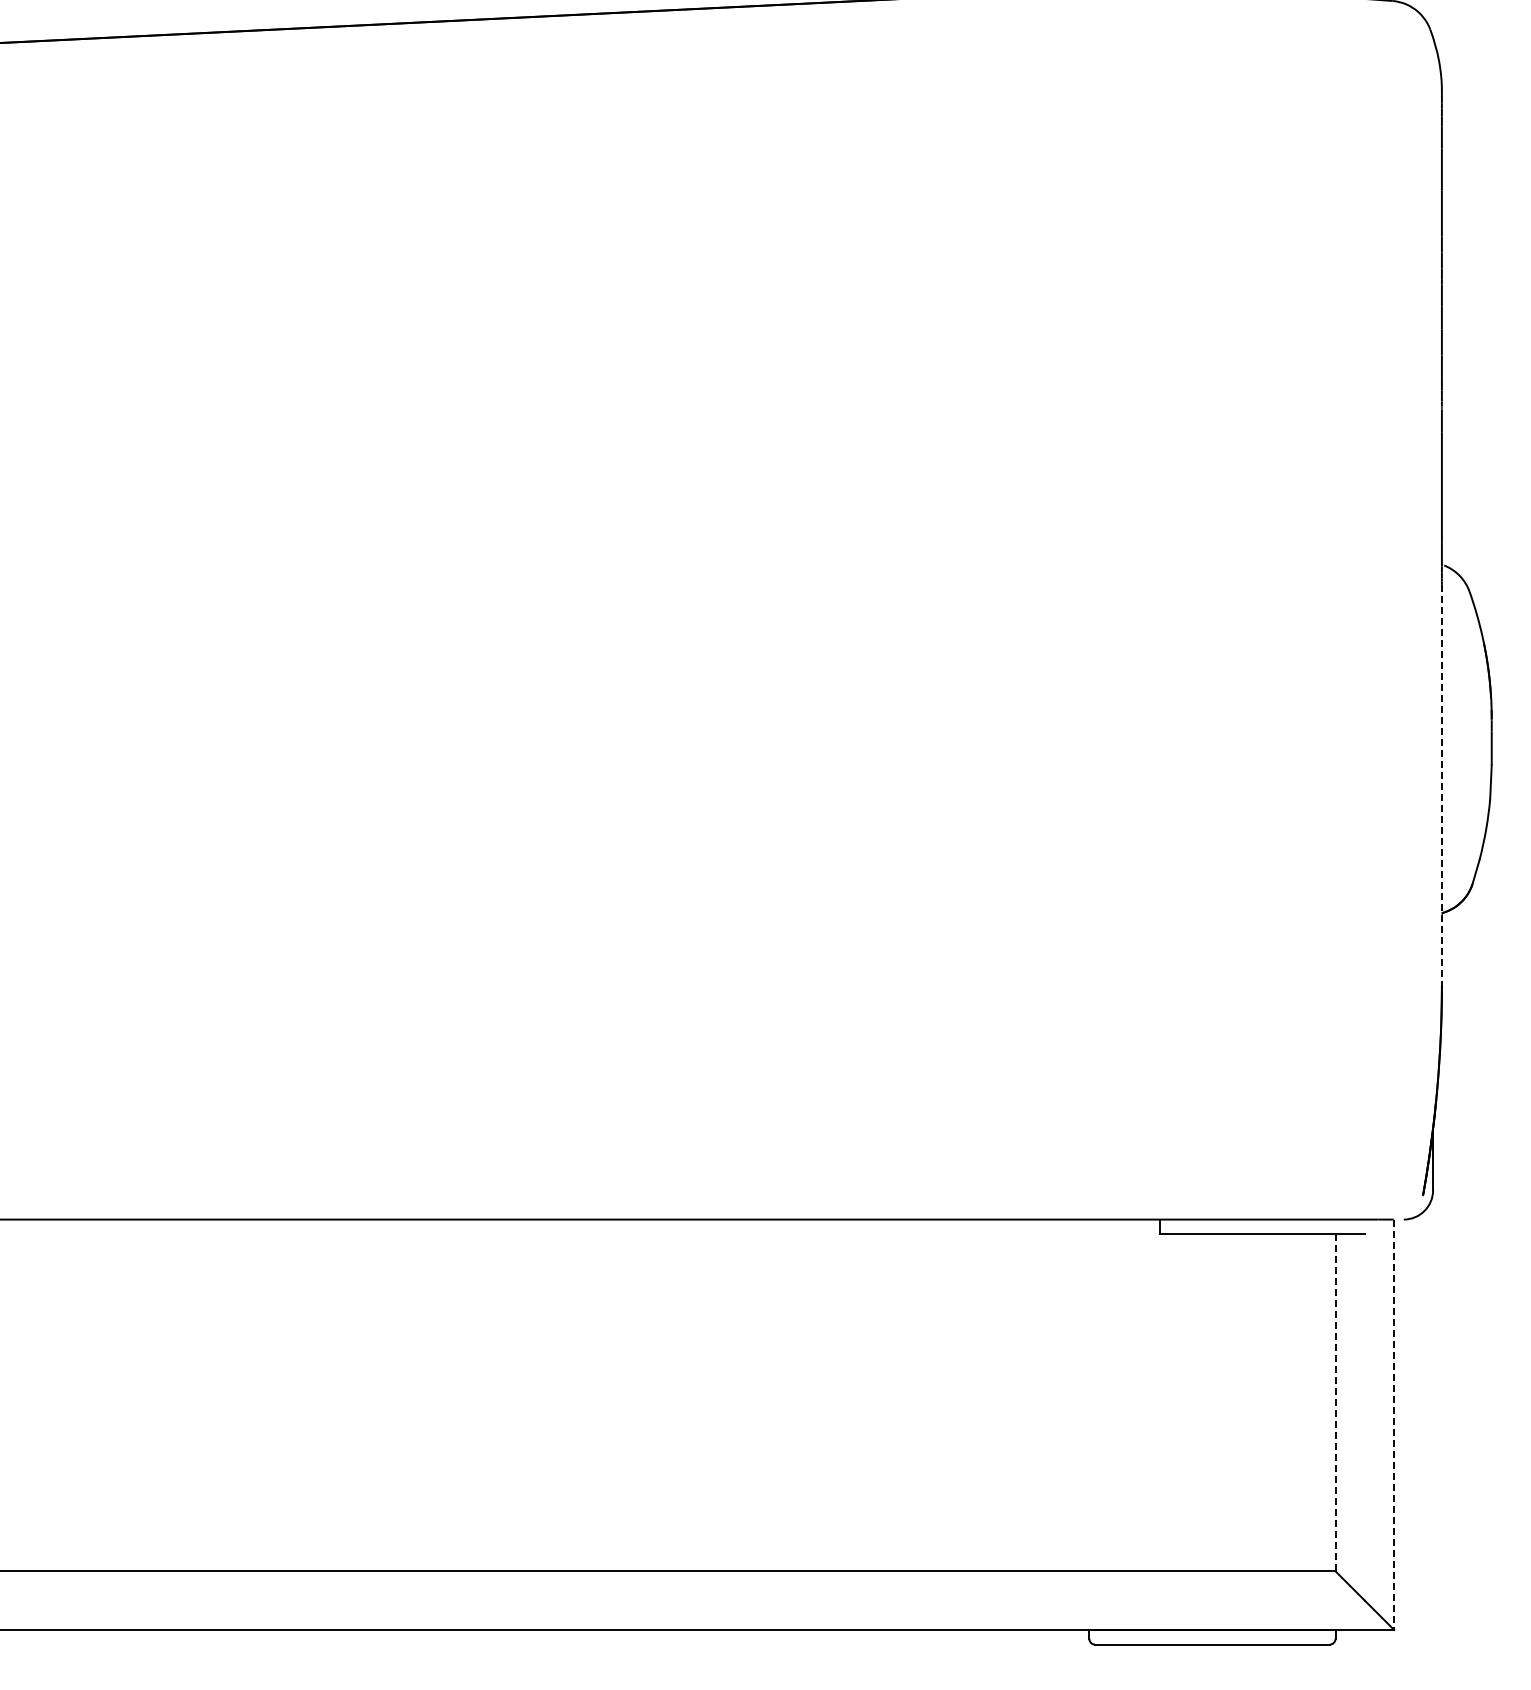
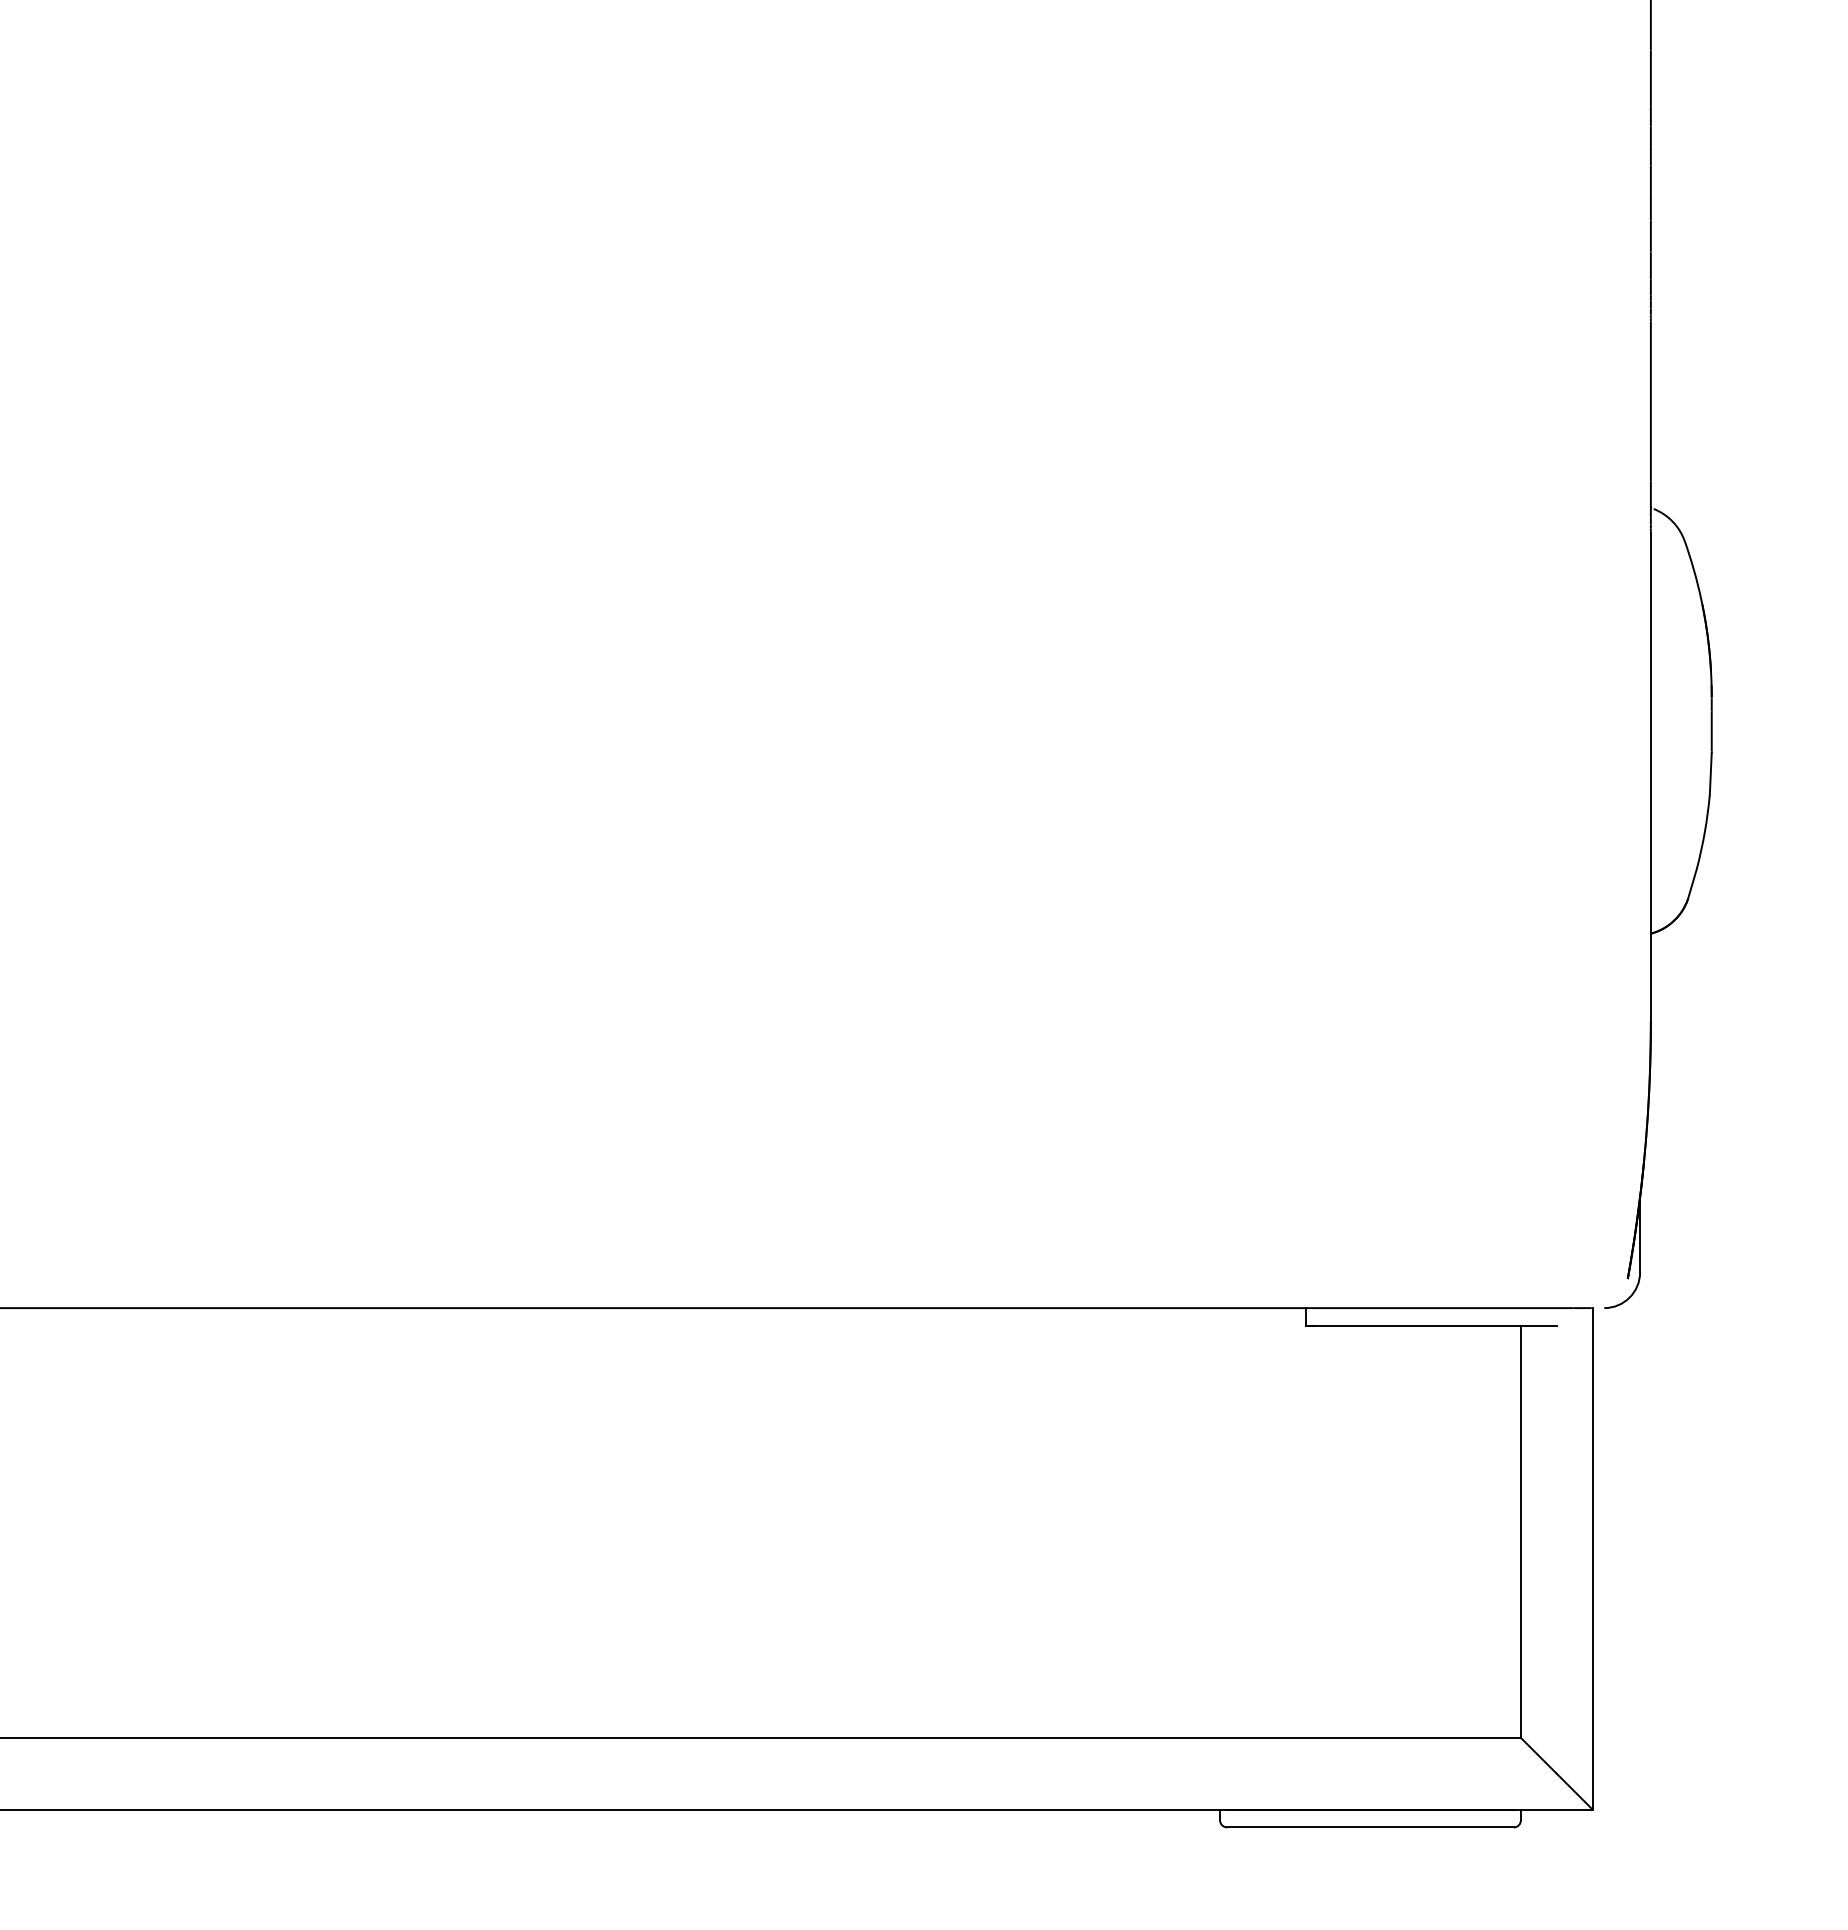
line: (1441, 785) -> (1650, 777), dashed -> solid
line: (1335, 1402) -> (1520, 1531), dashed -> solid
line: (1394, 1425) -> (1592, 1559), dashed -> solid

